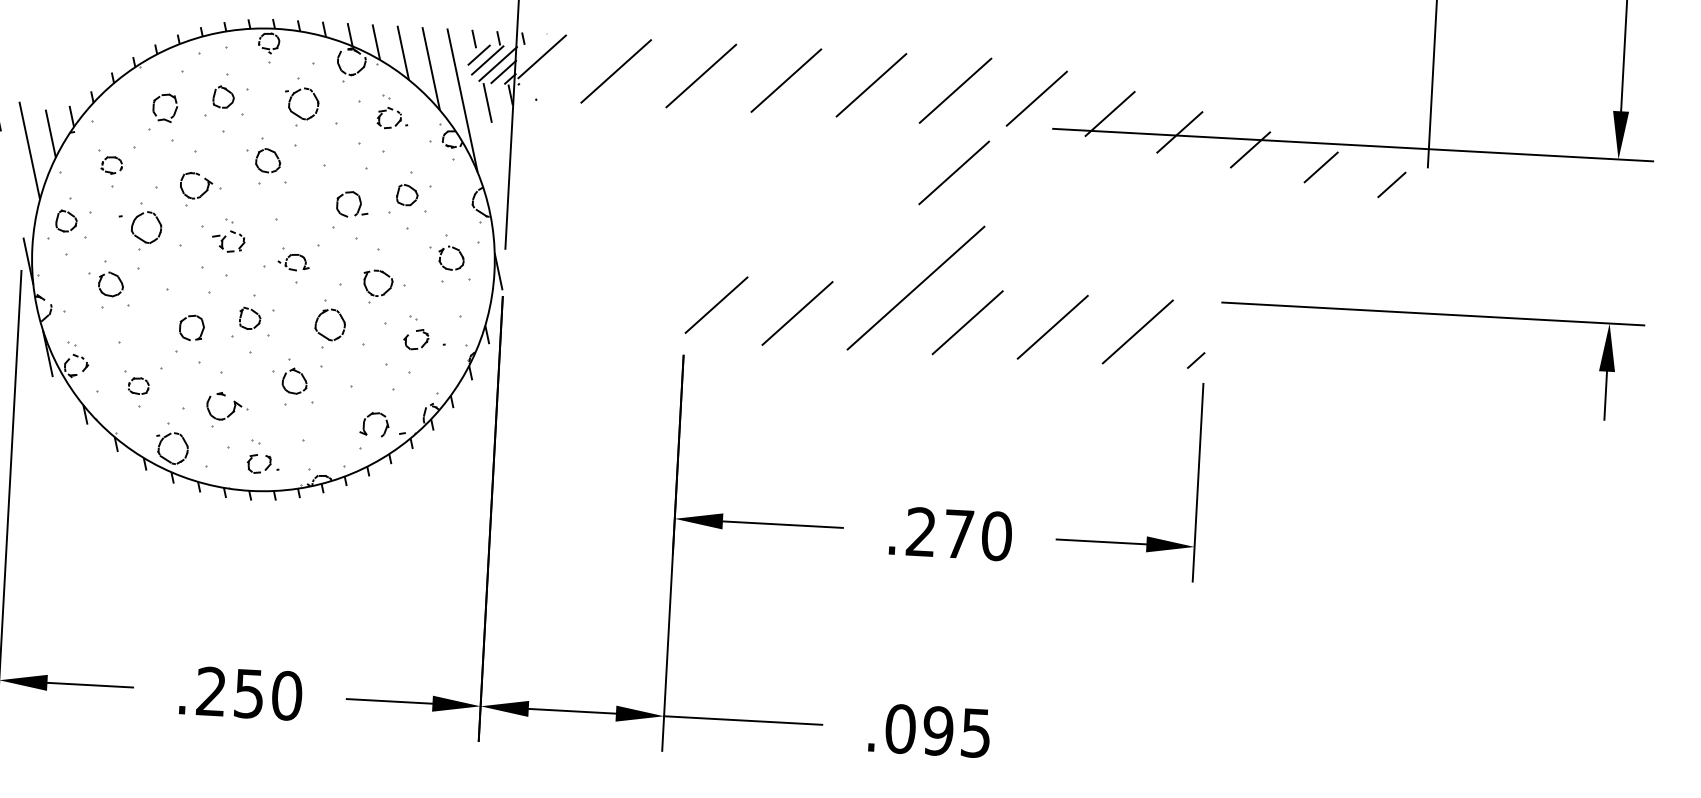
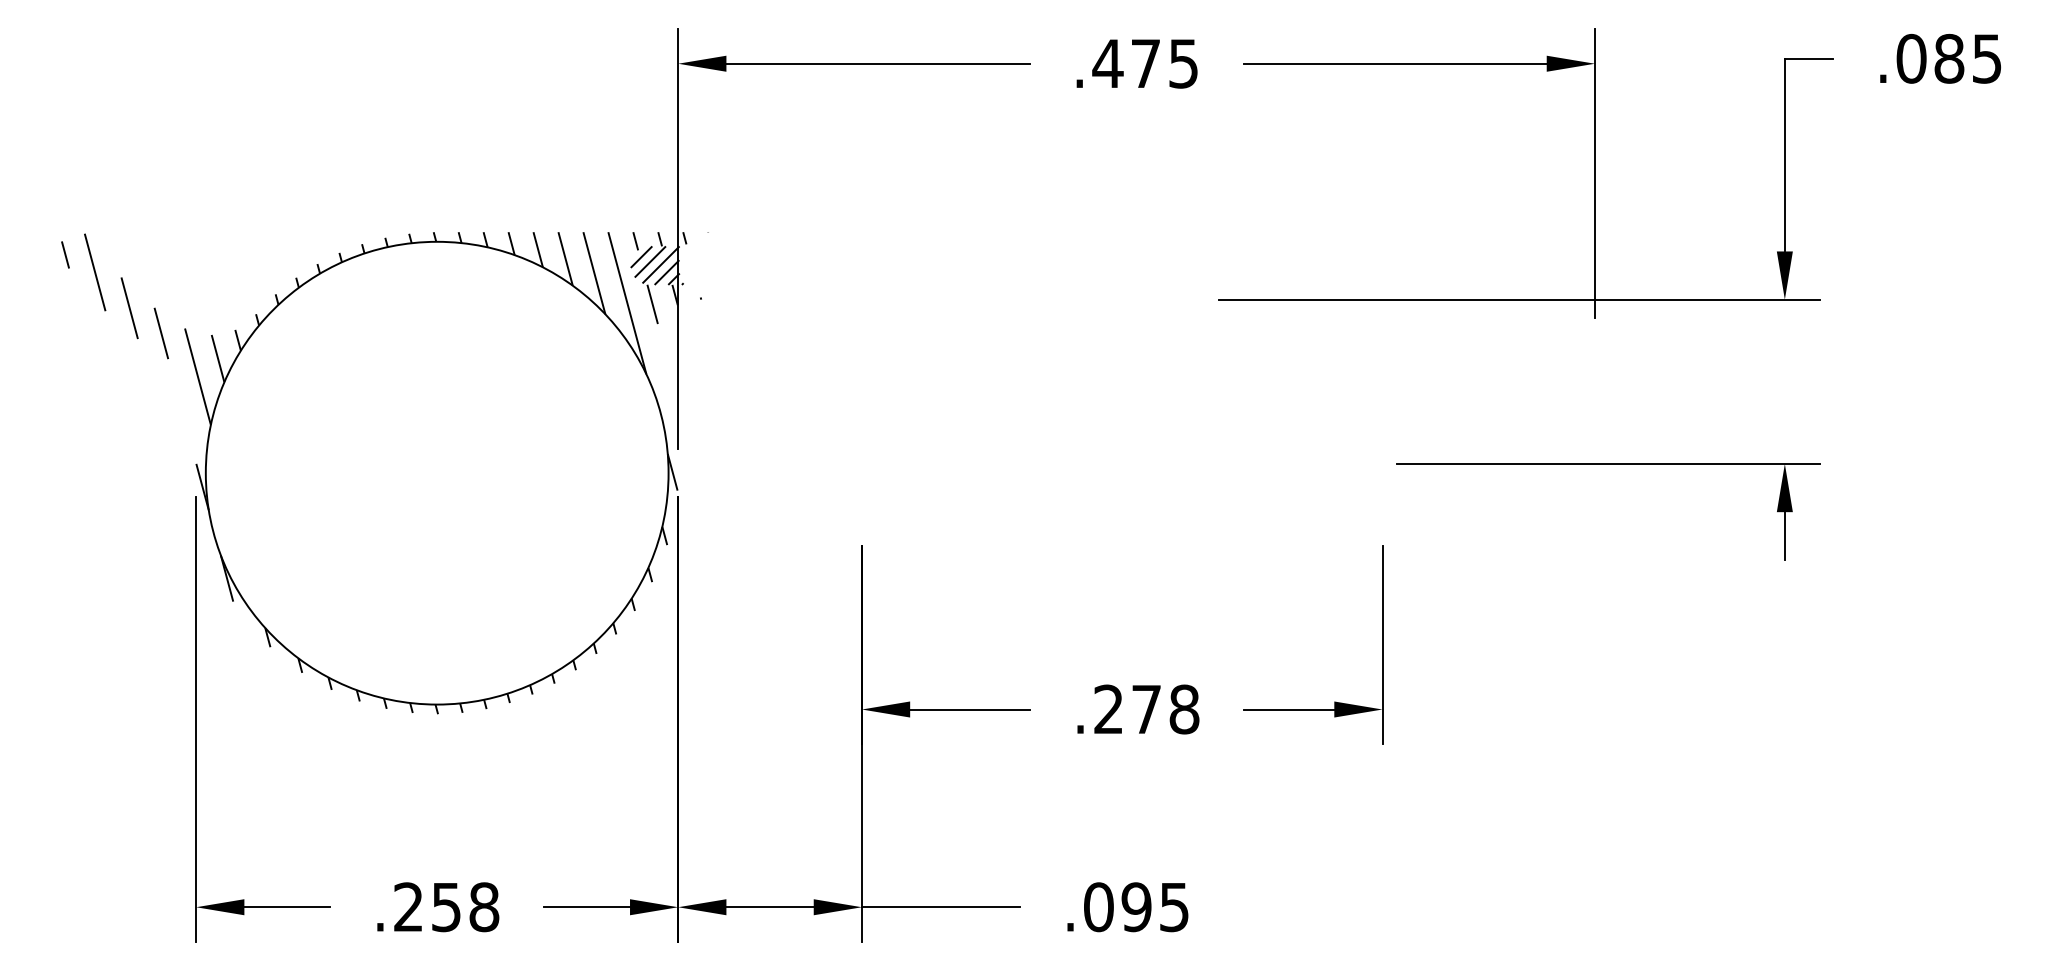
hatch: (957, 205) -> (1127, 381), removed
hatch: (261, 261) -> (435, 474), removed
text: (996, 536) -> (1184, 709), .270 -> .278
text: (287, 695) -> (484, 906), .250 -> .258

